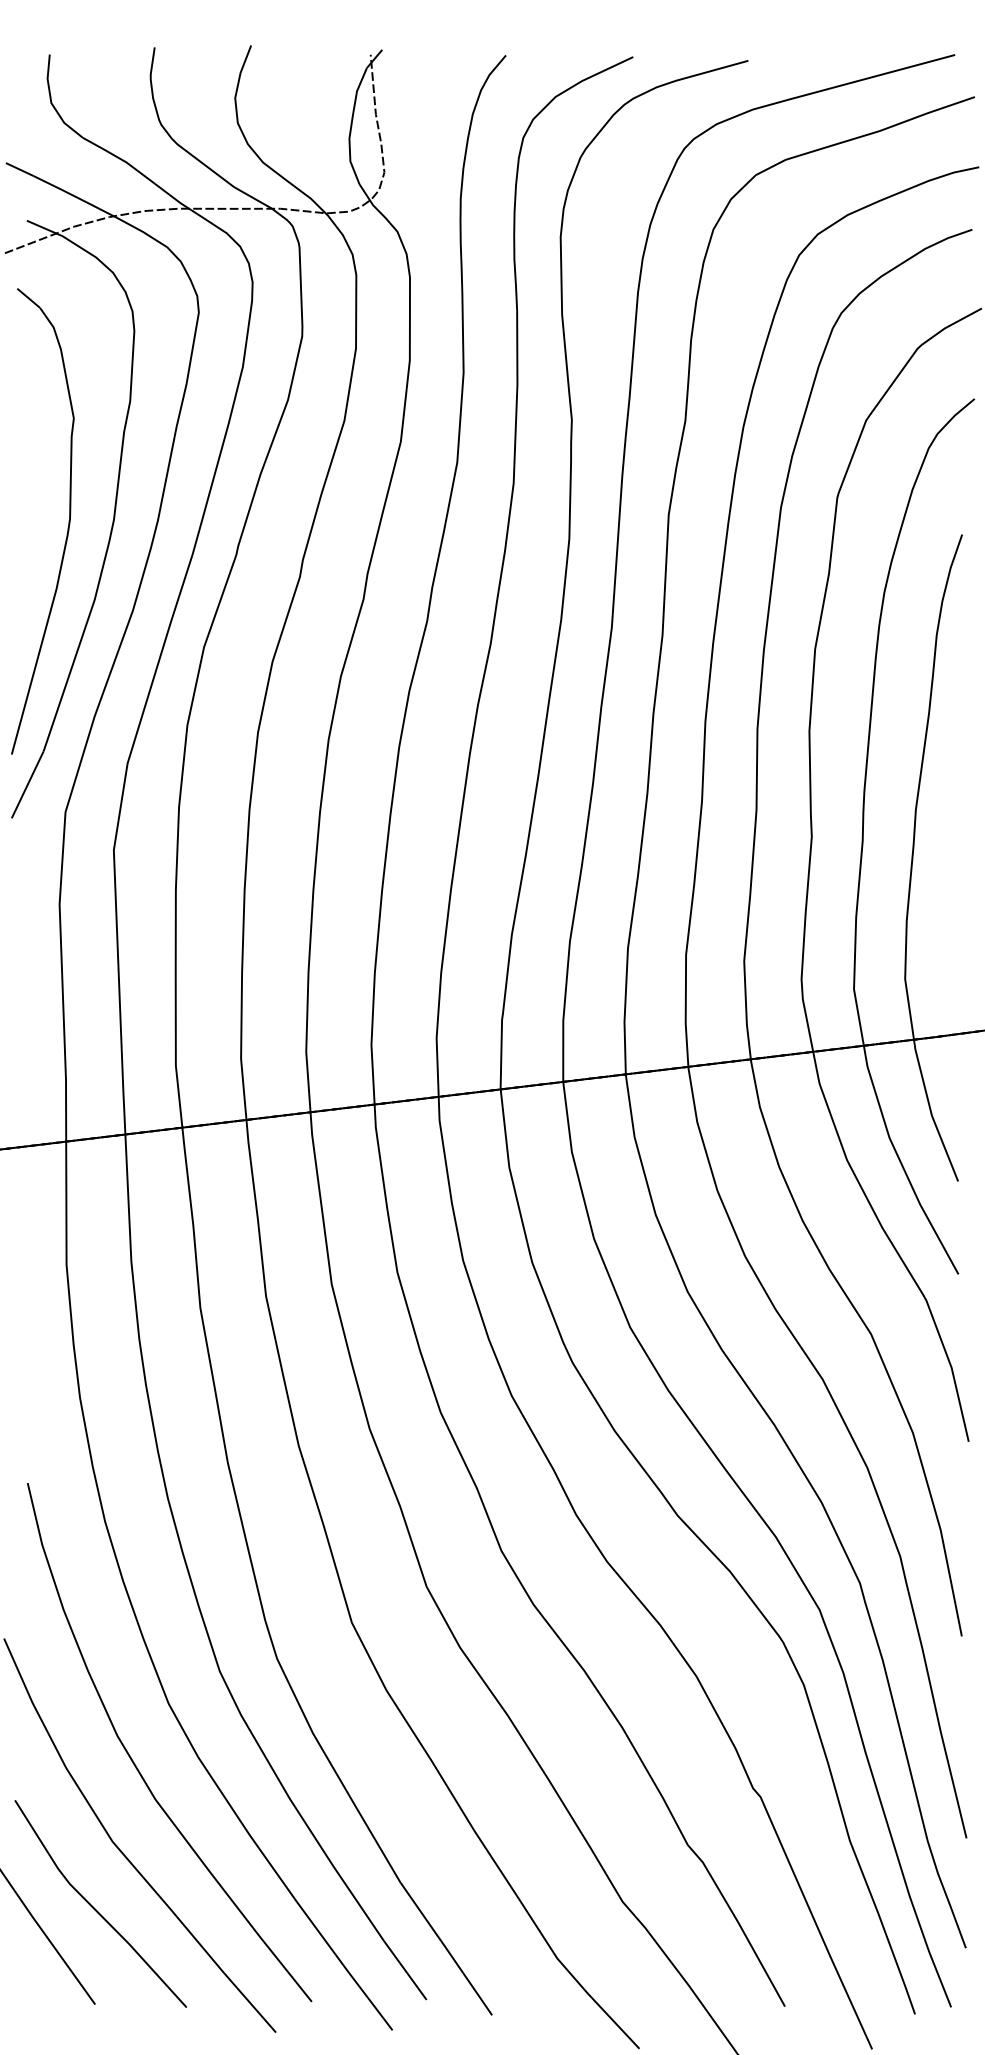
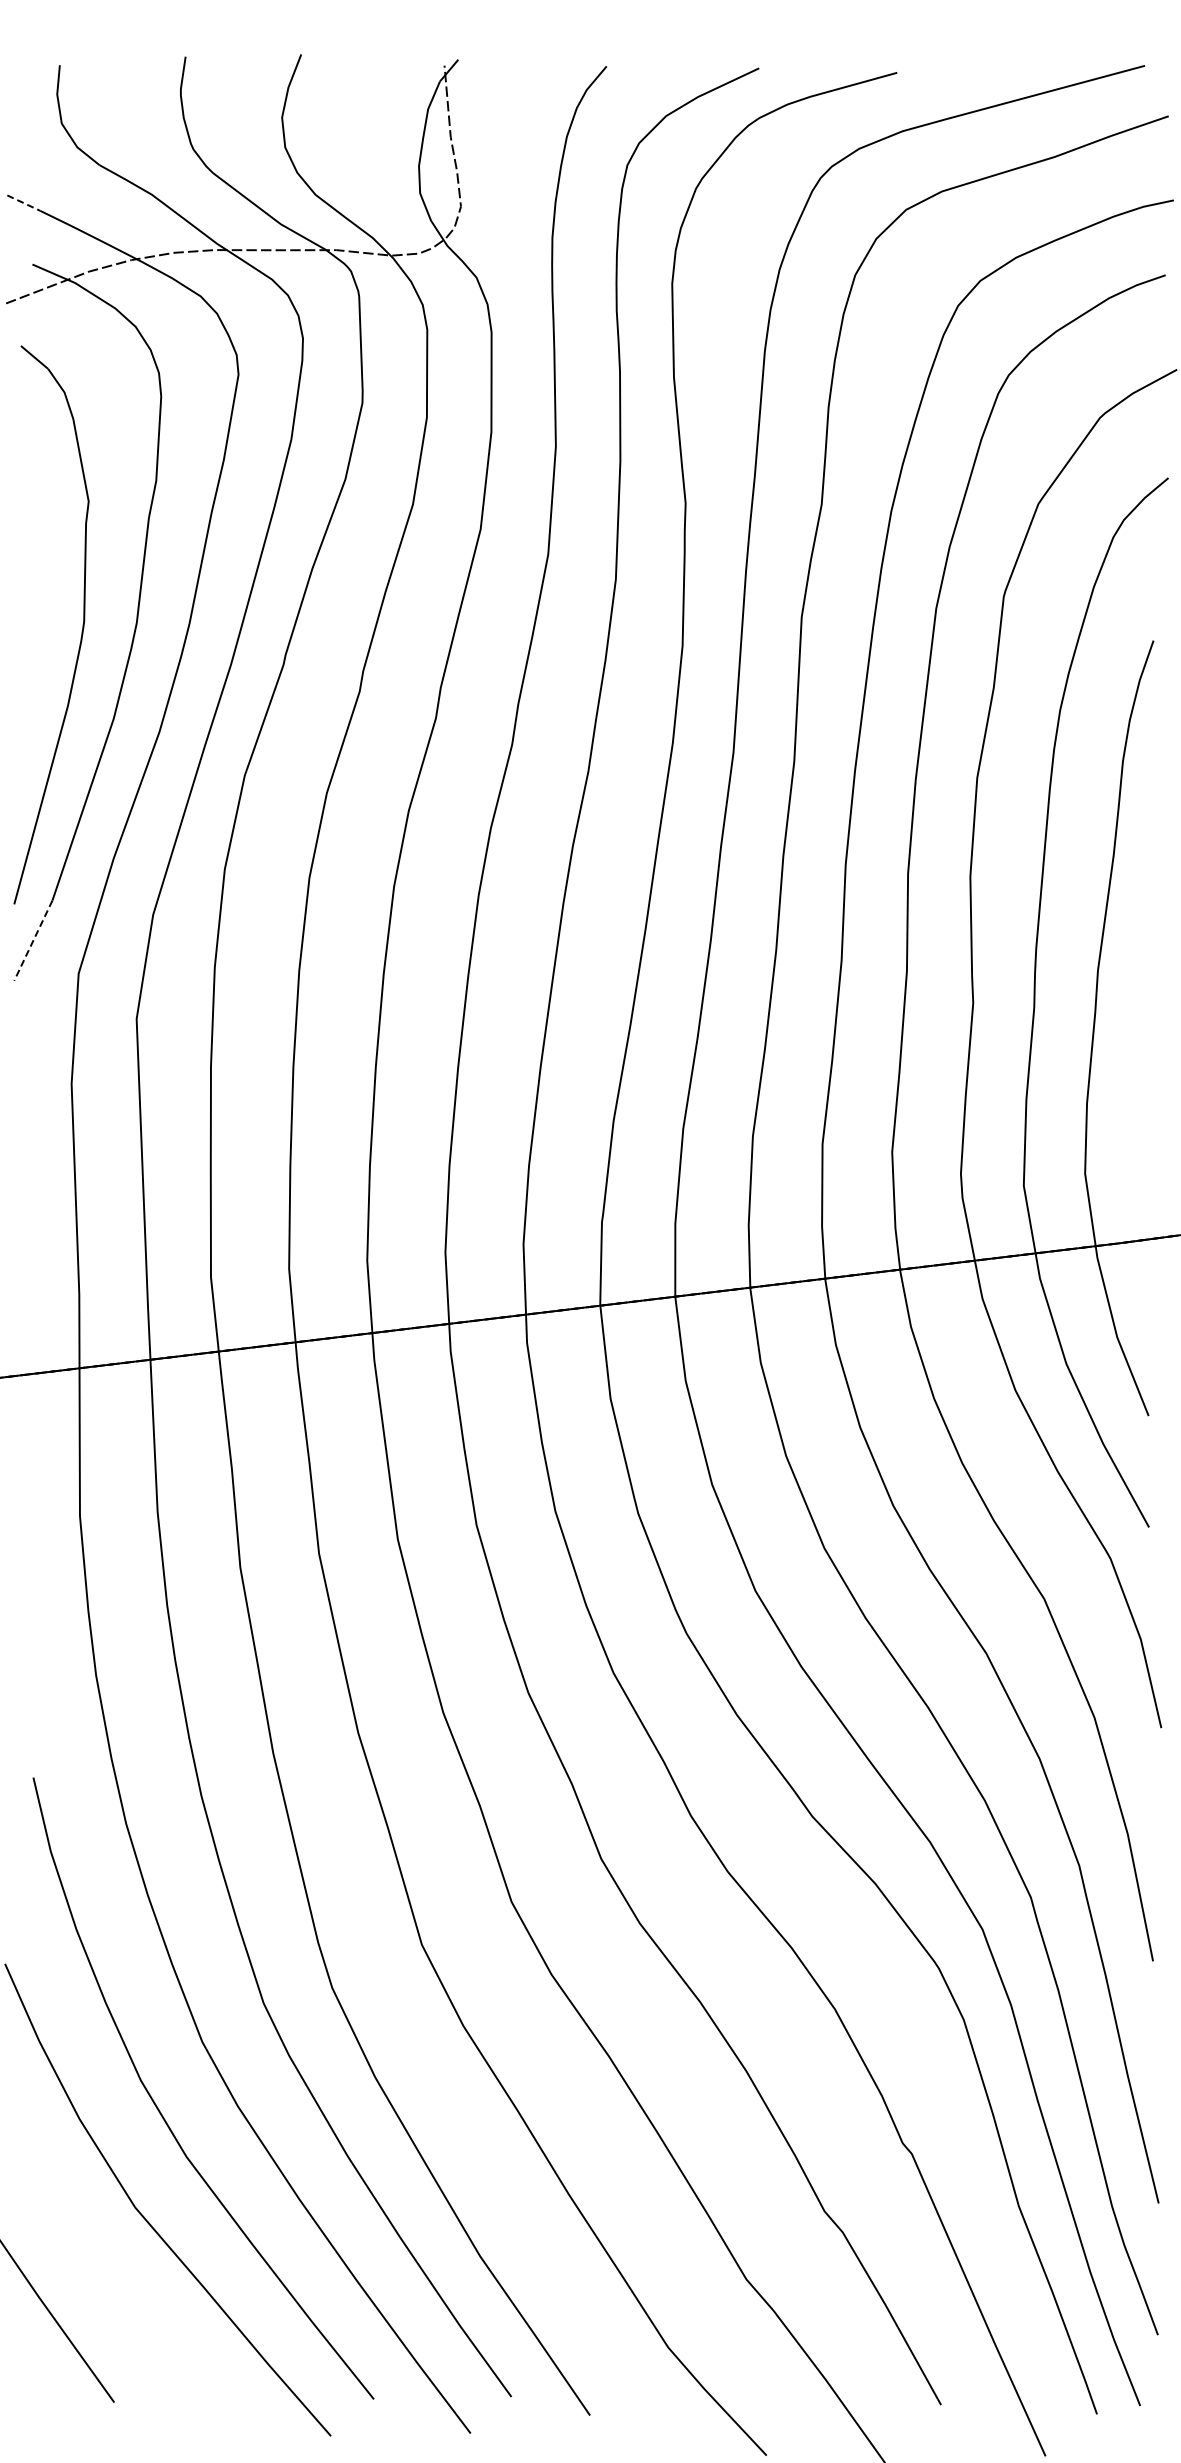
line: (20, 169) -> (24, 203), solid -> dashed
line: (27, 785) -> (33, 941), solid -> dashed
line: (95, 1908) -> (114, 2287), removed

